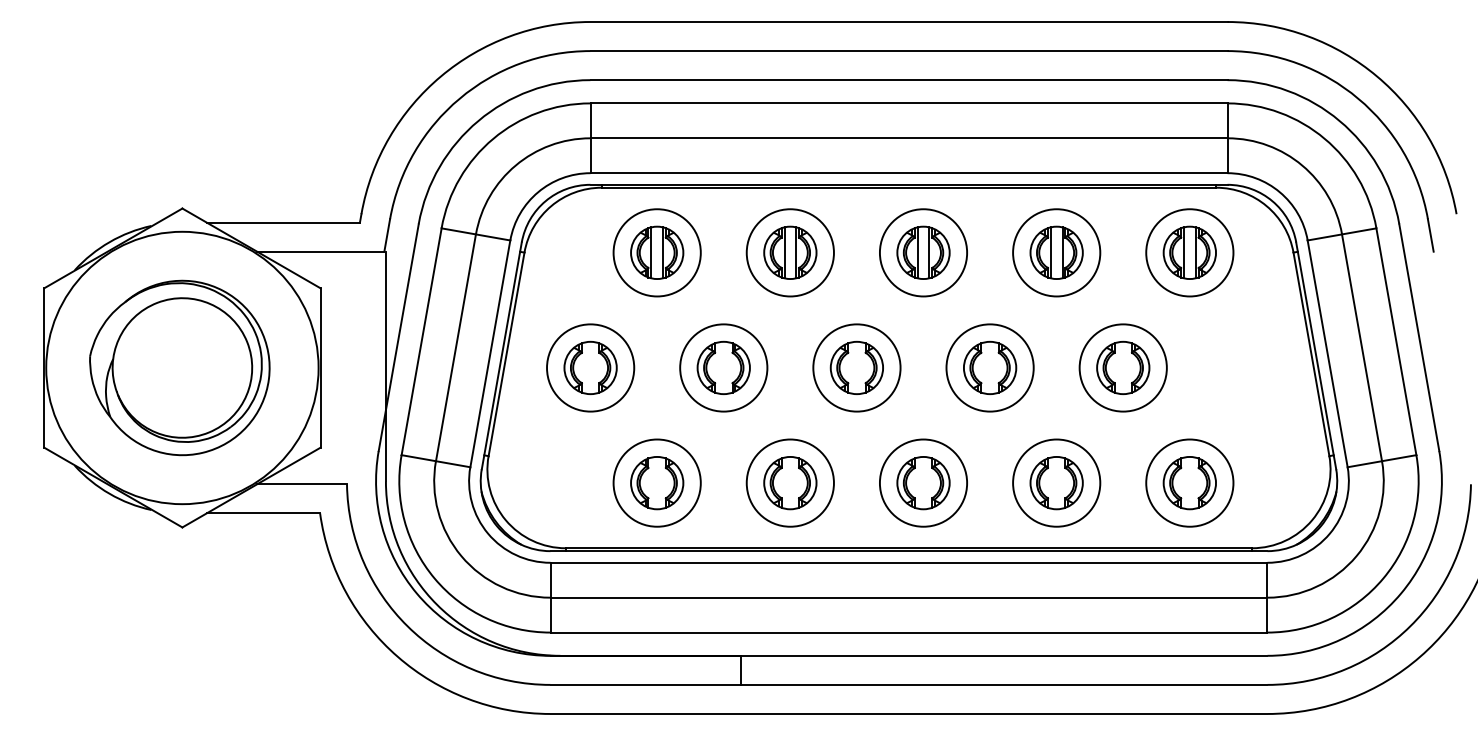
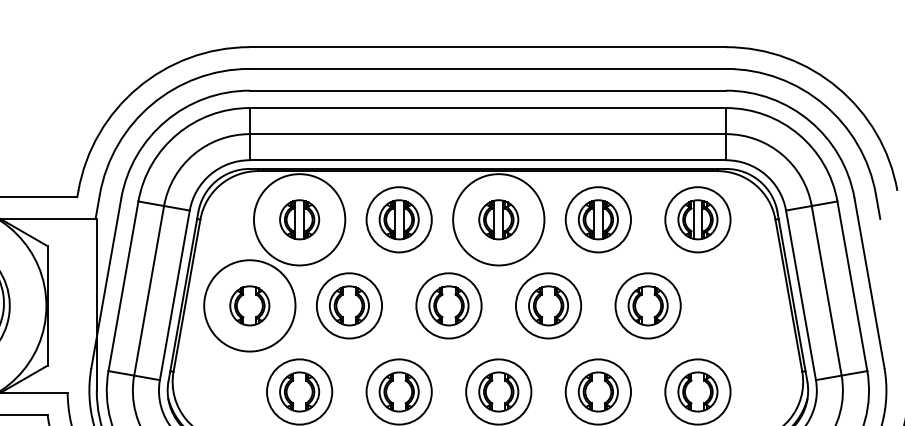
circle: (656, 252) -> (299, 219), size x1.4
circle: (923, 252) -> (498, 219), size x1.4
circle: (590, 367) -> (249, 305), size x1.4

